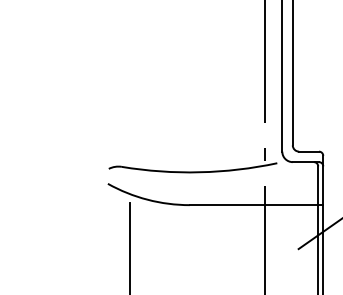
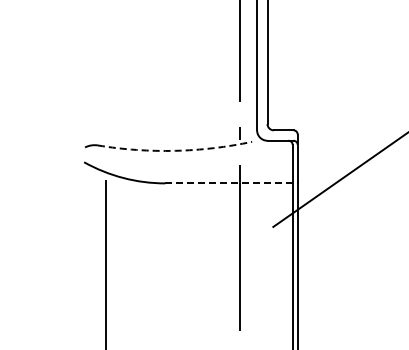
arc: (200, 171) -> (175, 150), solid -> dashed
line: (257, 205) -> (232, 183), solid -> dashed

